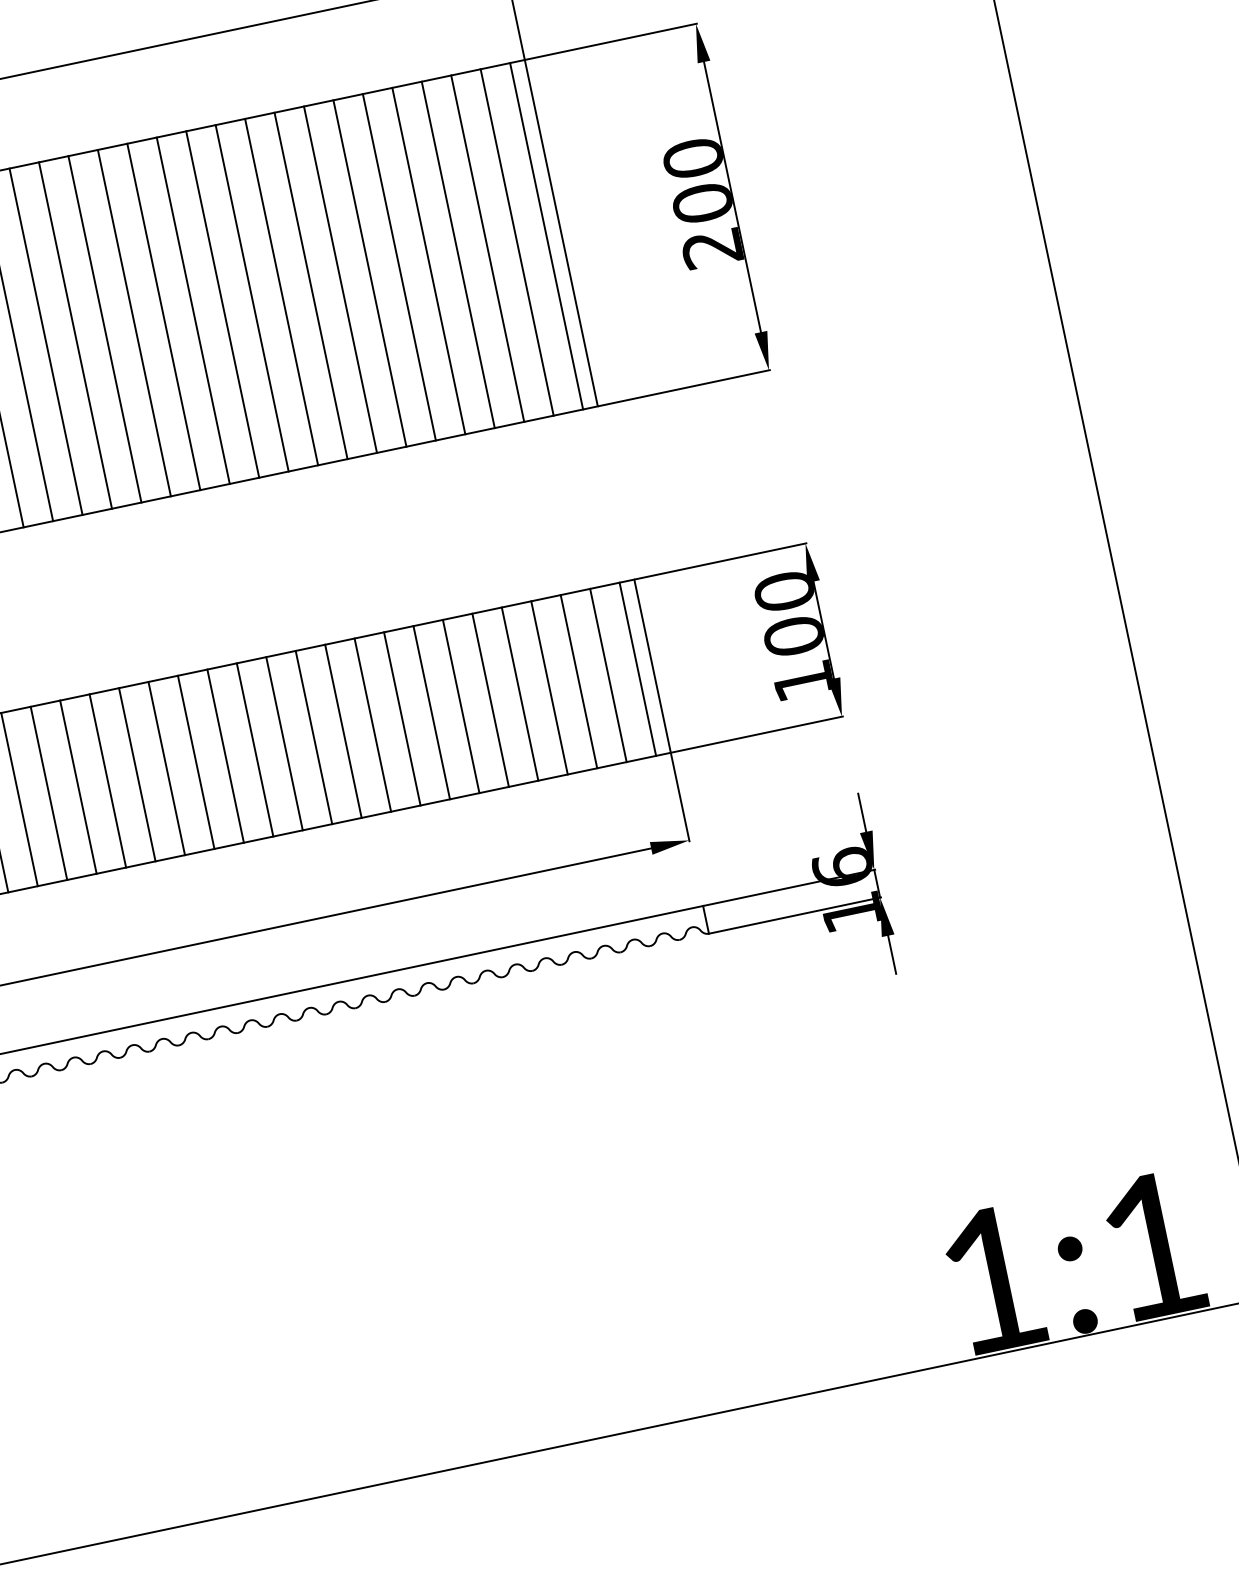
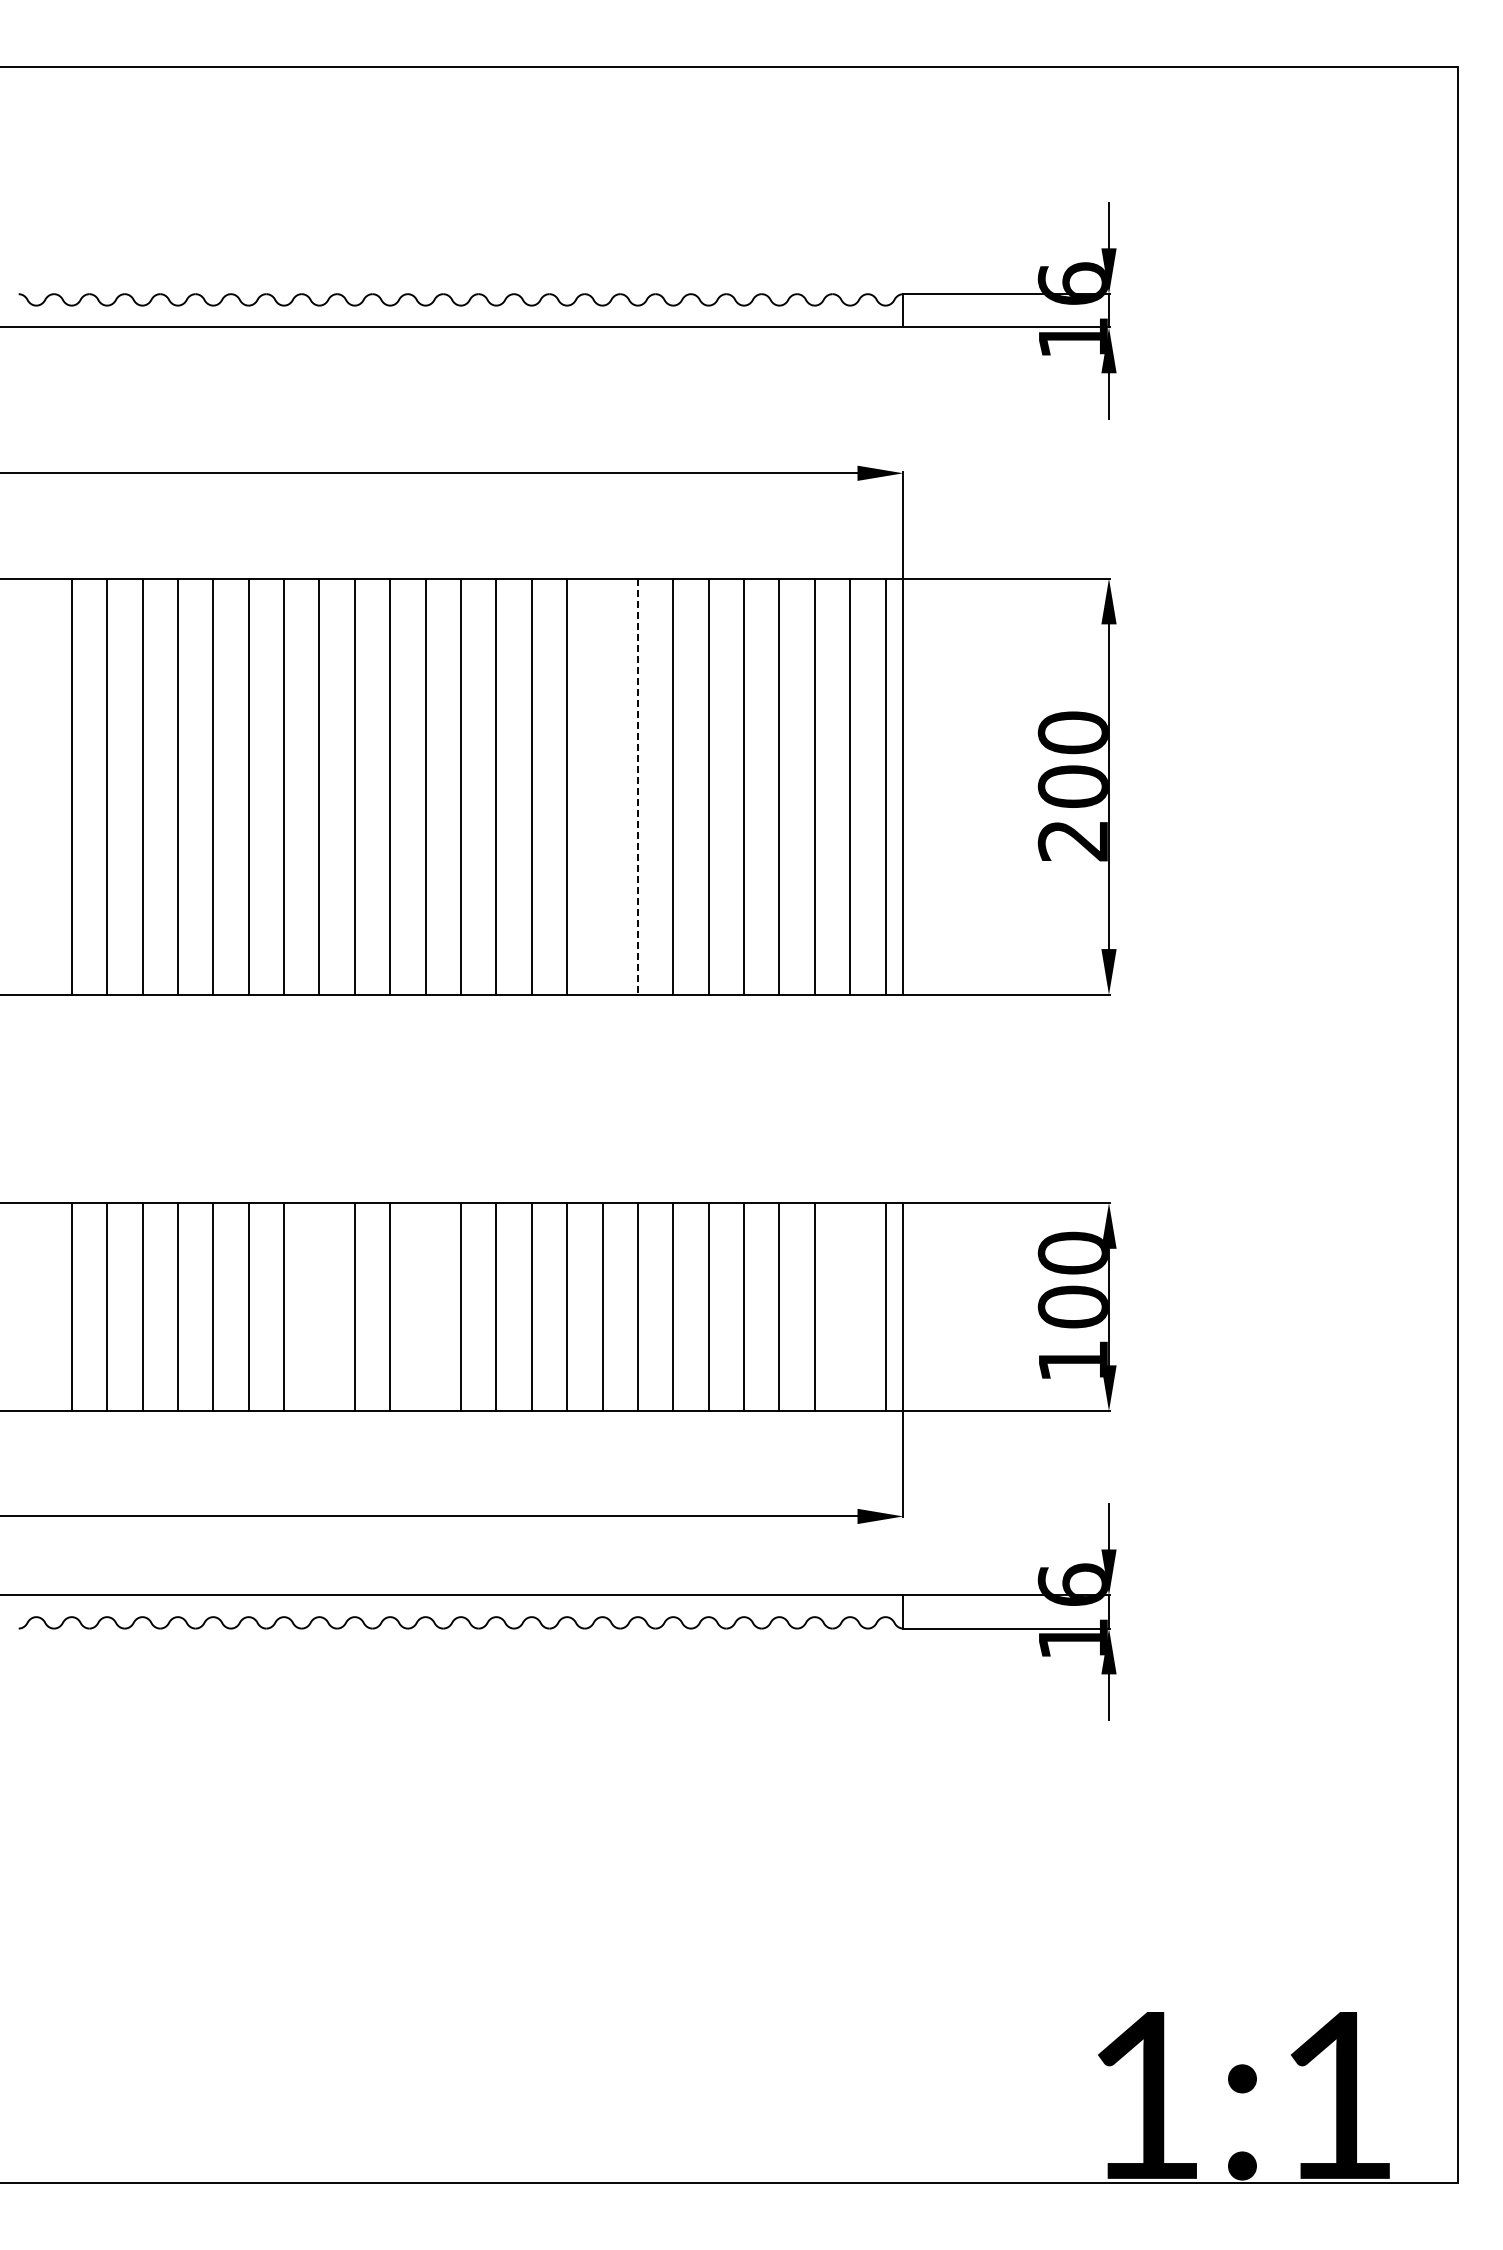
line: (340, 280) -> (637, 787), solid -> dashed
line: (310, 285) -> (602, 786), removed
line: (608, 675) -> (850, 1307), removed
line: (255, 750) -> (425, 1307), removed
line: (166, 768) -> (319, 1307), removed

